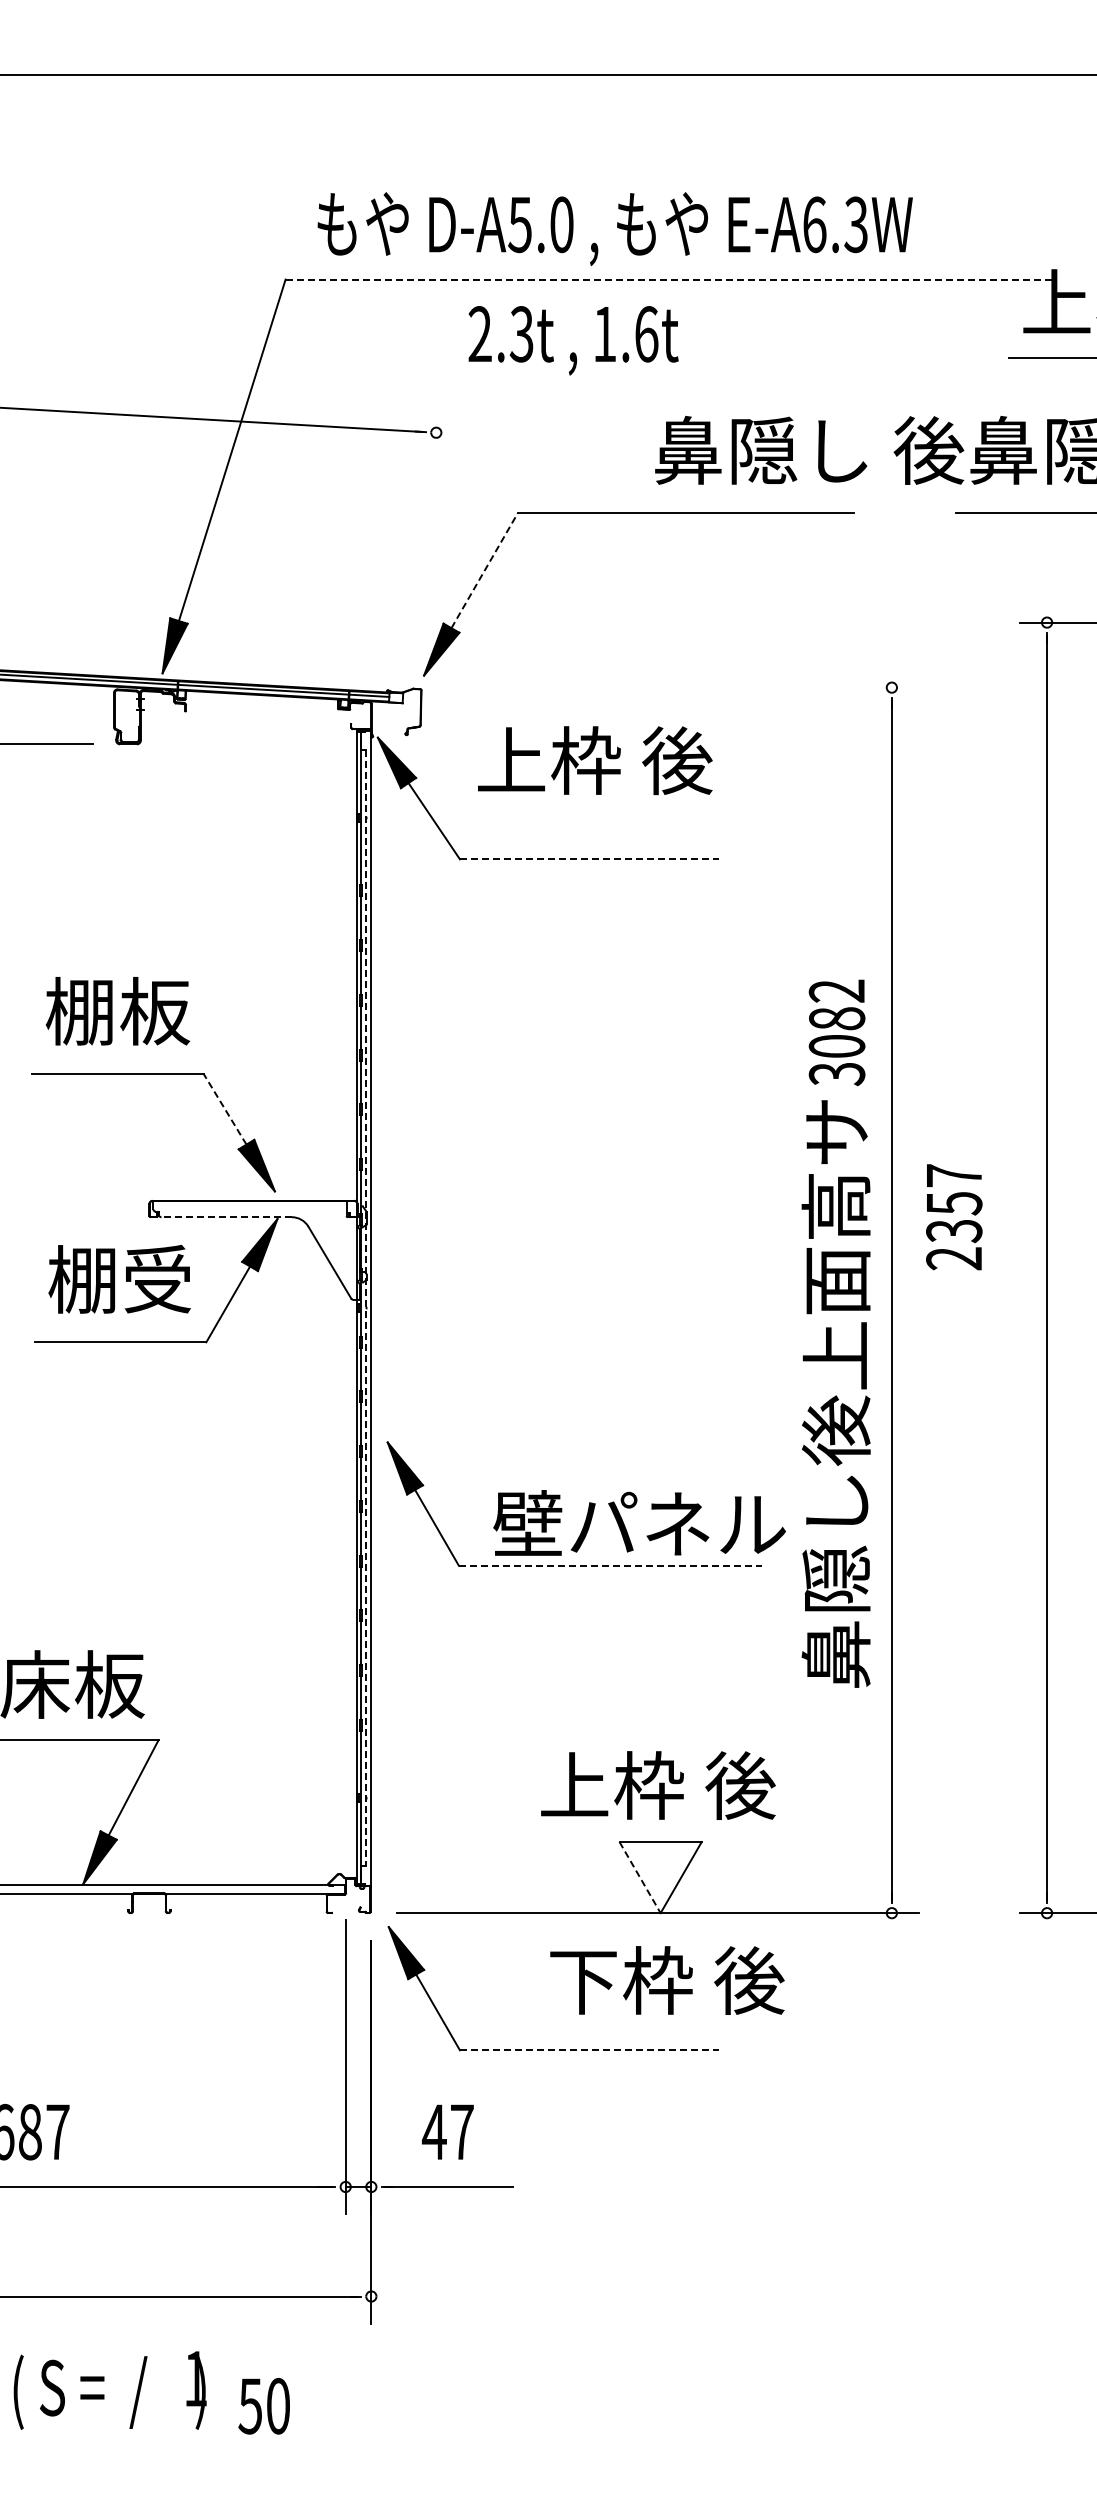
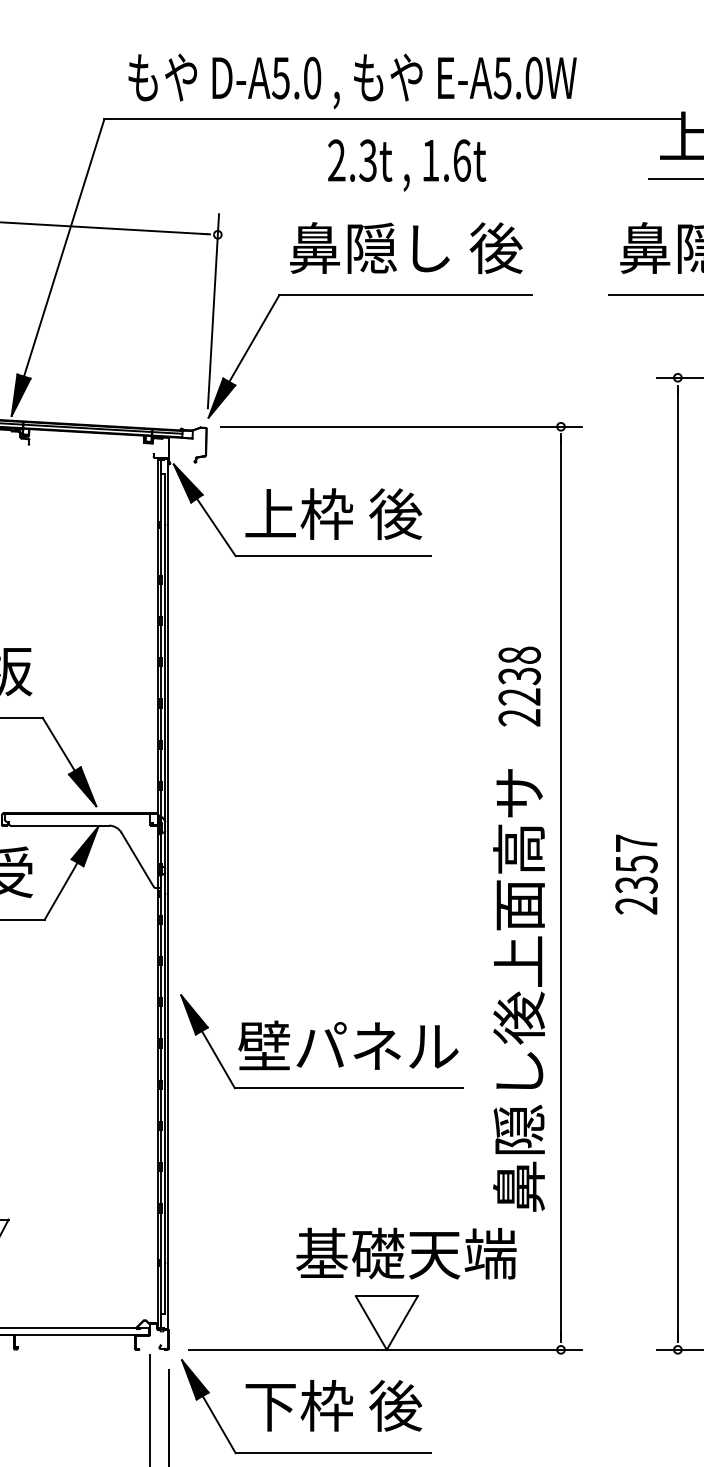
text: (834, 224) -> (517, 77), E-A6.3W -> E-A5.0W
line: (670, 279) -> (394, 119), dashed -> solid
text: (573, 340) -> (407, 165), moved
text: (809, 450) -> (406, 248), moved
line: (430, 534) -> (213, 311), added
line: (484, 570) -> (254, 338), dashed -> solid
line: (679, 687) -> (401, 426), added
text: (595, 760) -> (333, 514), moved
line: (589, 859) -> (333, 556), dashed -> solid
text: (836, 1032) -> (519, 686), 3082 -> 2238
line: (224, 1108) -> (58, 743), dashed -> solid
line: (226, 1217) -> (59, 825), dashed -> solid
text: (954, 1217) -> (636, 874), moved
line: (366, 1308) -> (165, 894), dashed -> solid
text: (835, 1393) -> (518, 990), moved
text: (639, 1522) -> (348, 1045), moved
line: (610, 1565) -> (349, 1087), dashed -> solid
text: (686, 1785) -> (406, 1253), 上枠 後 -> 基礎天端
line: (640, 1878) -> (371, 1323), dashed -> solid
text: (667, 1980) -> (333, 1405), moved
line: (589, 2050) -> (333, 1453), dashed -> solid

